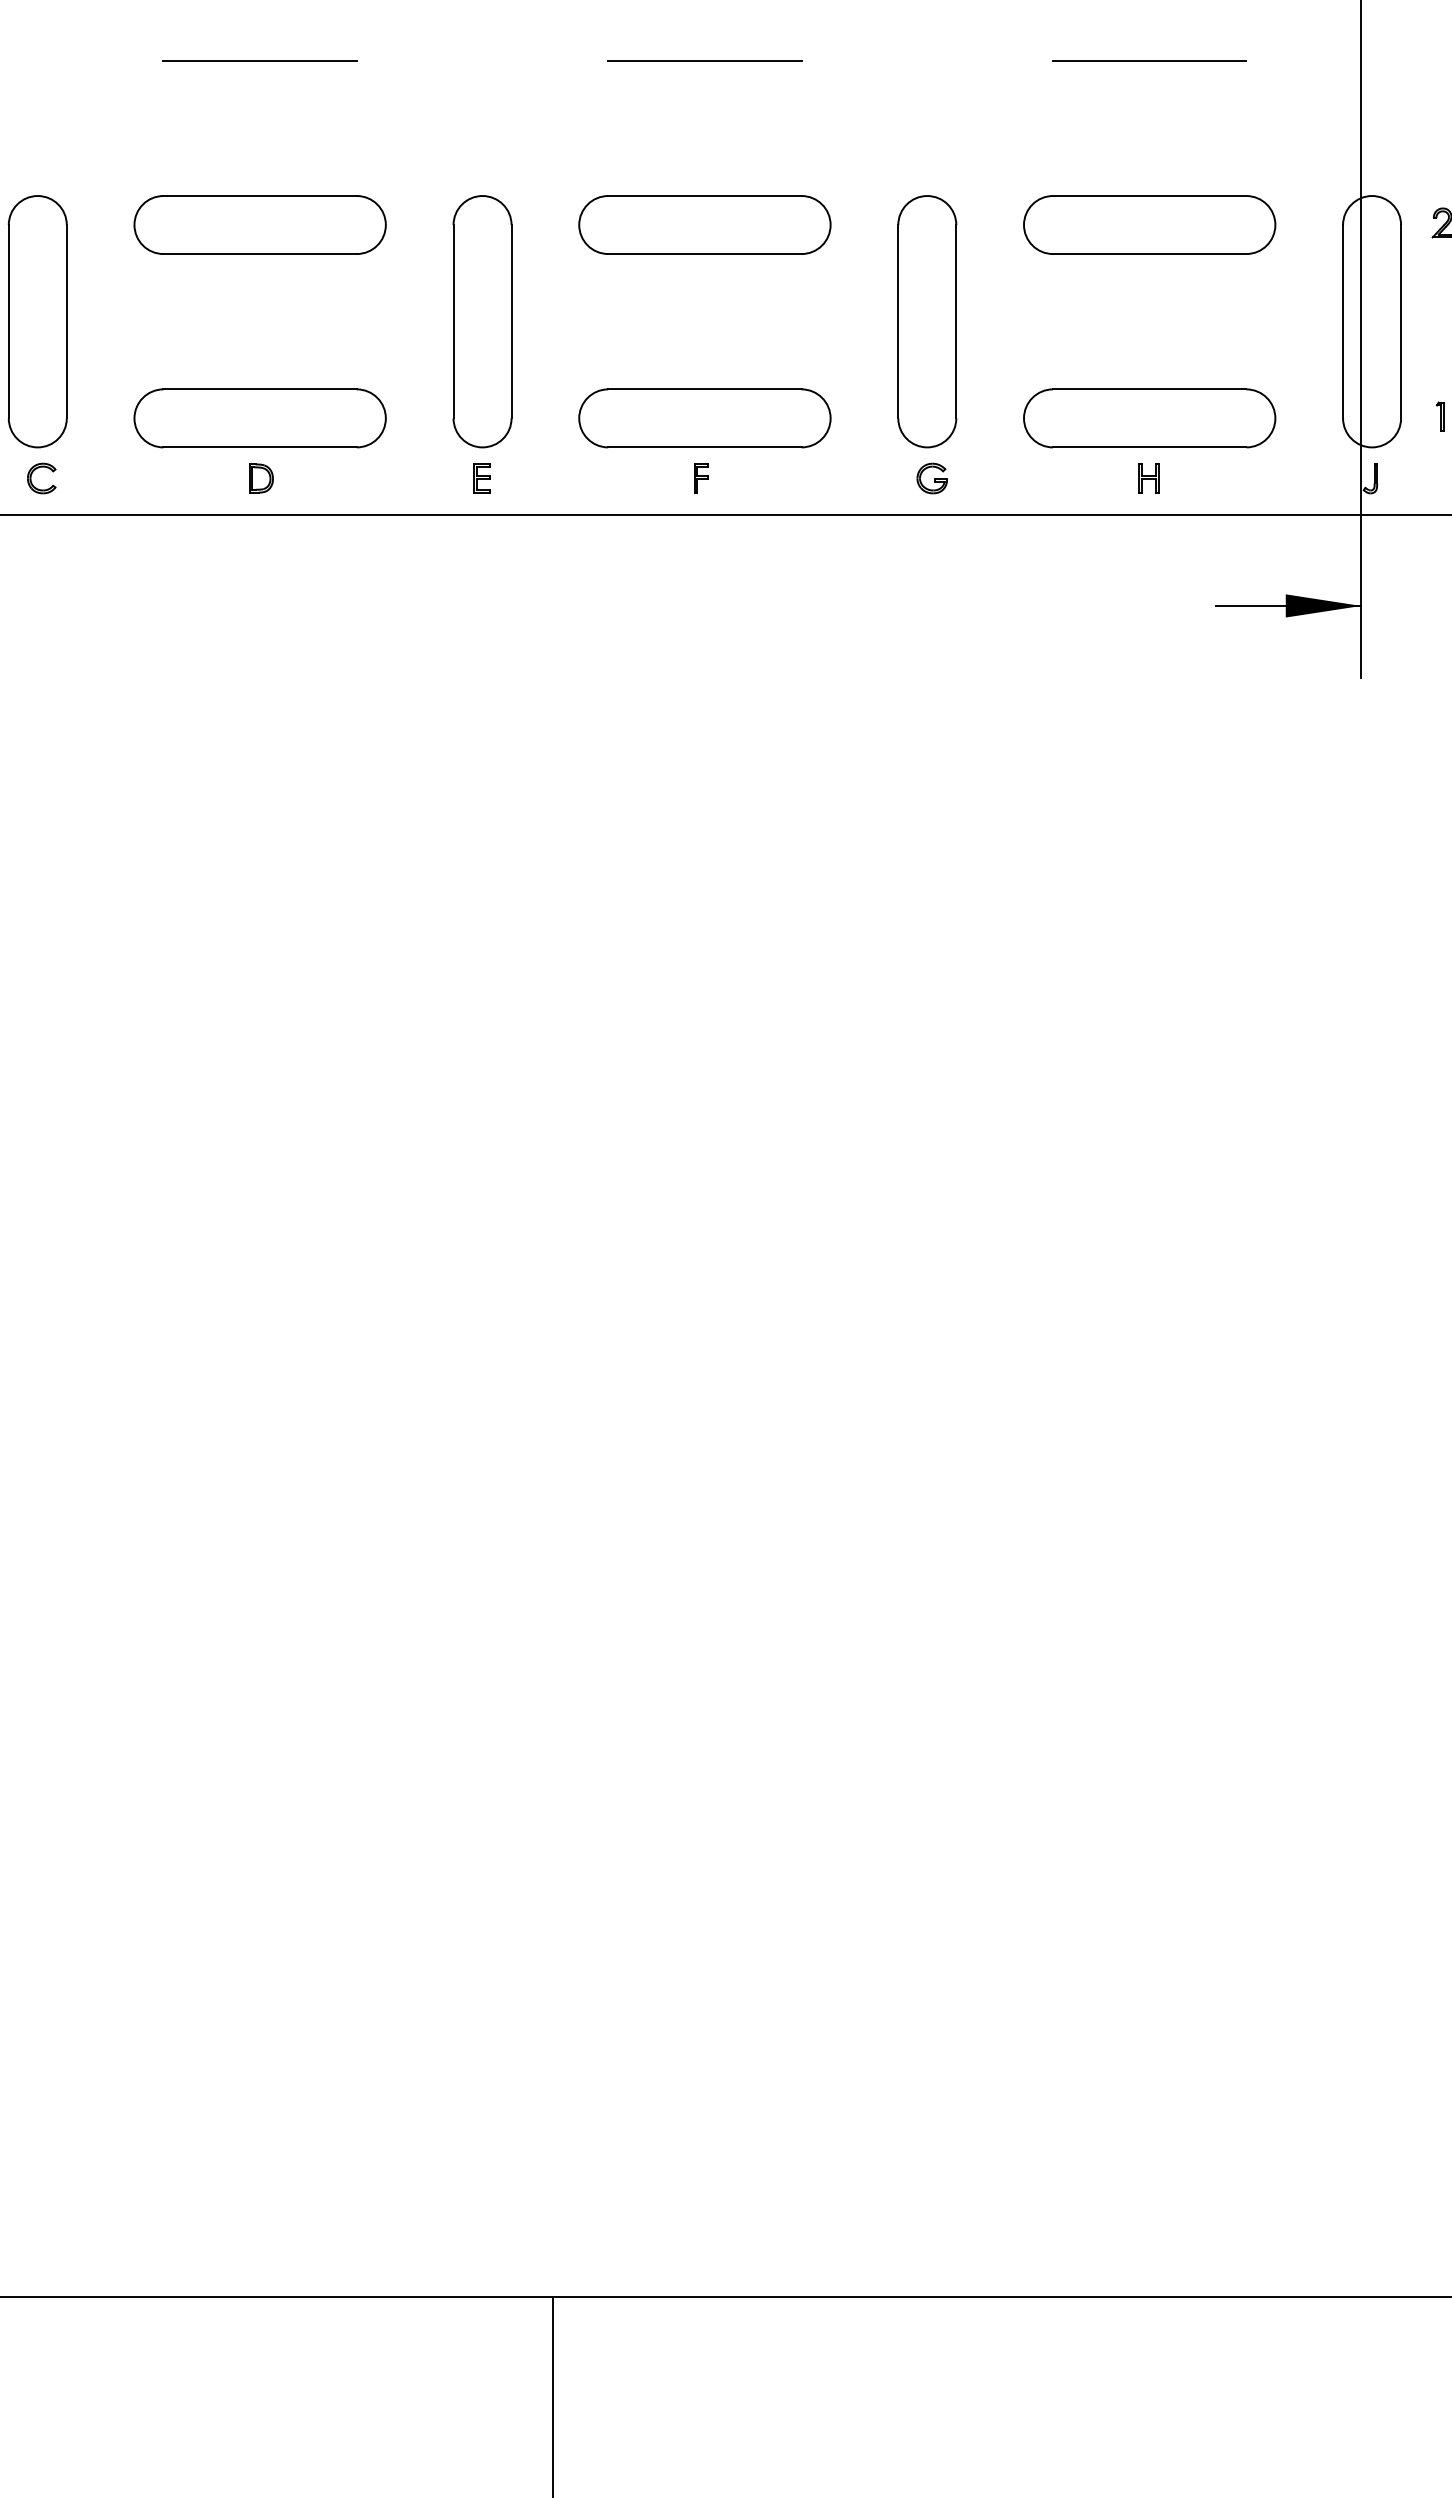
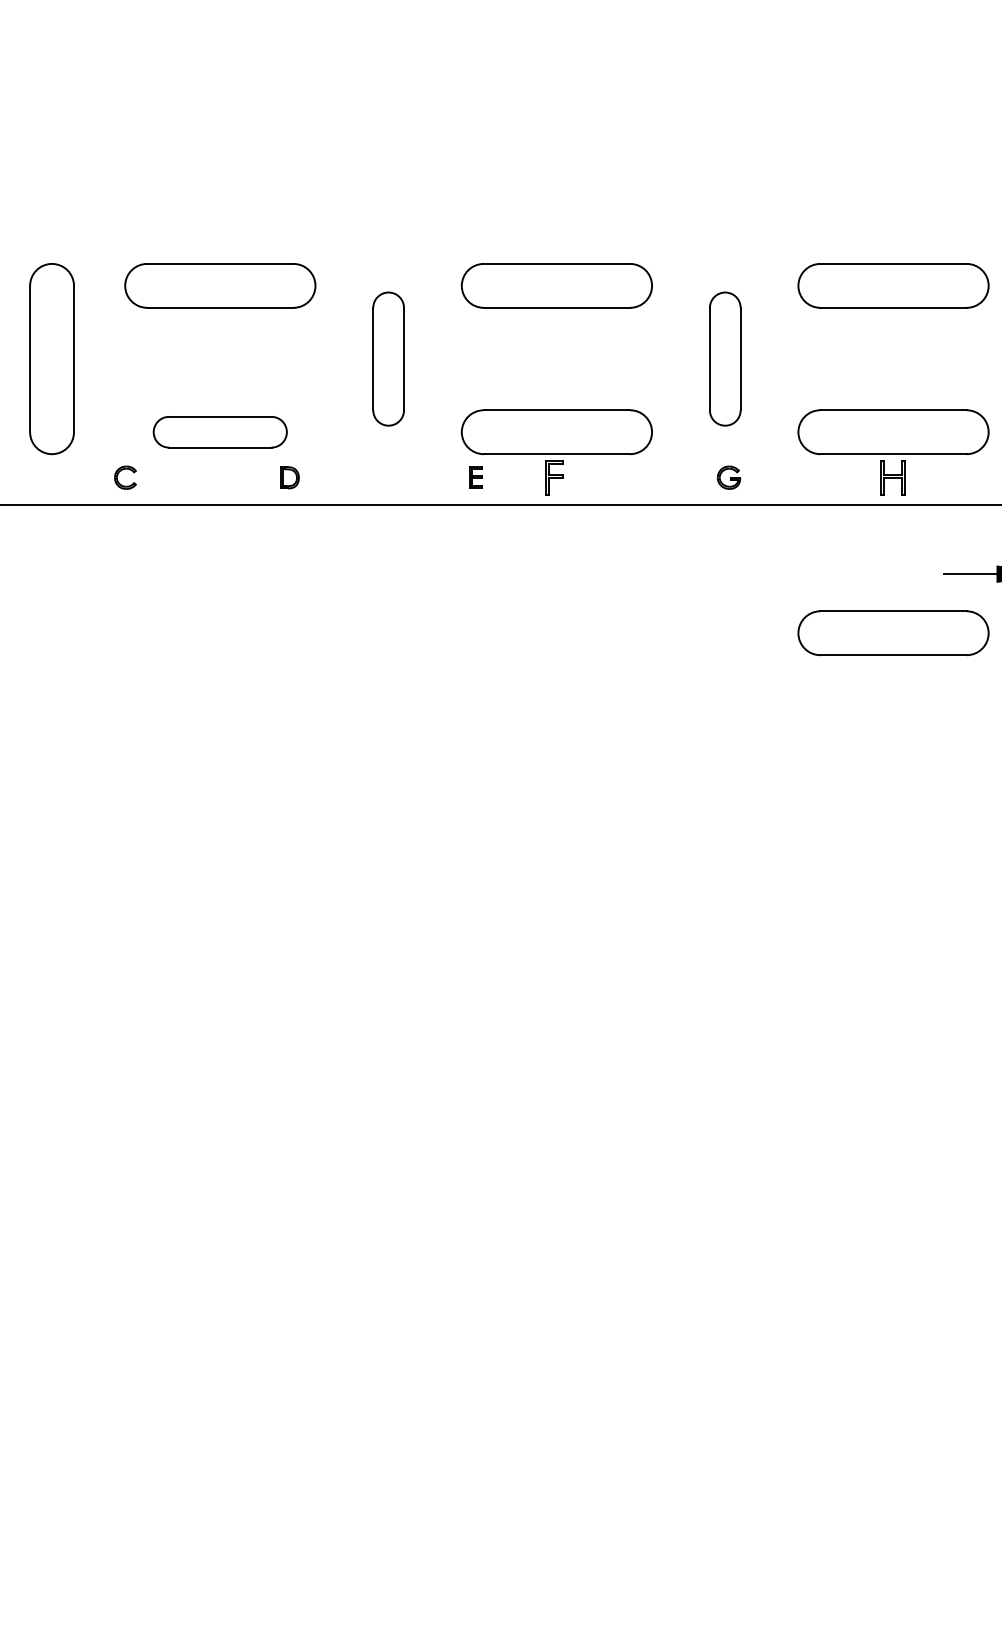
line: (259, 60) -> (219, 161), removed
line: (704, 60) -> (556, 161), removed
line: (1149, 60) -> (893, 161), removed
part: (482, 321) -> (388, 358), size x0.7
part: (927, 321) -> (725, 358), size x0.7
part: (259, 418) -> (219, 432), size x0.7
part: (32, 474) -> (118, 474), moved
part: (261, 478) -> (290, 477), moved
part: (481, 478) -> (475, 477), moved
part: (701, 478) -> (554, 477), size x1.6
part: (1148, 478) -> (892, 477), size x1.6
part: (1149, 683) -> (893, 632), added

